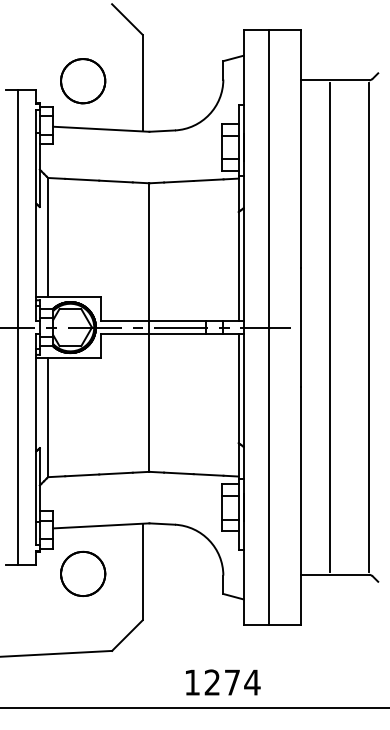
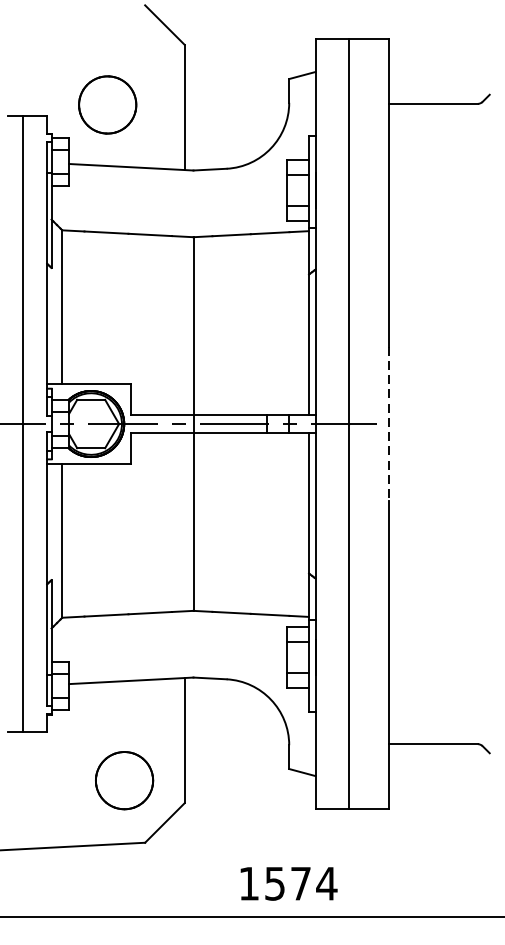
line: (300, 327) -> (389, 423), solid -> dashed
line: (329, 327) -> (426, 423), removed
line: (369, 327) -> (478, 423), removed
part: (83, 573) -> (124, 780), moved
text: (211, 682) -> (273, 883), 1274 -> 1574

